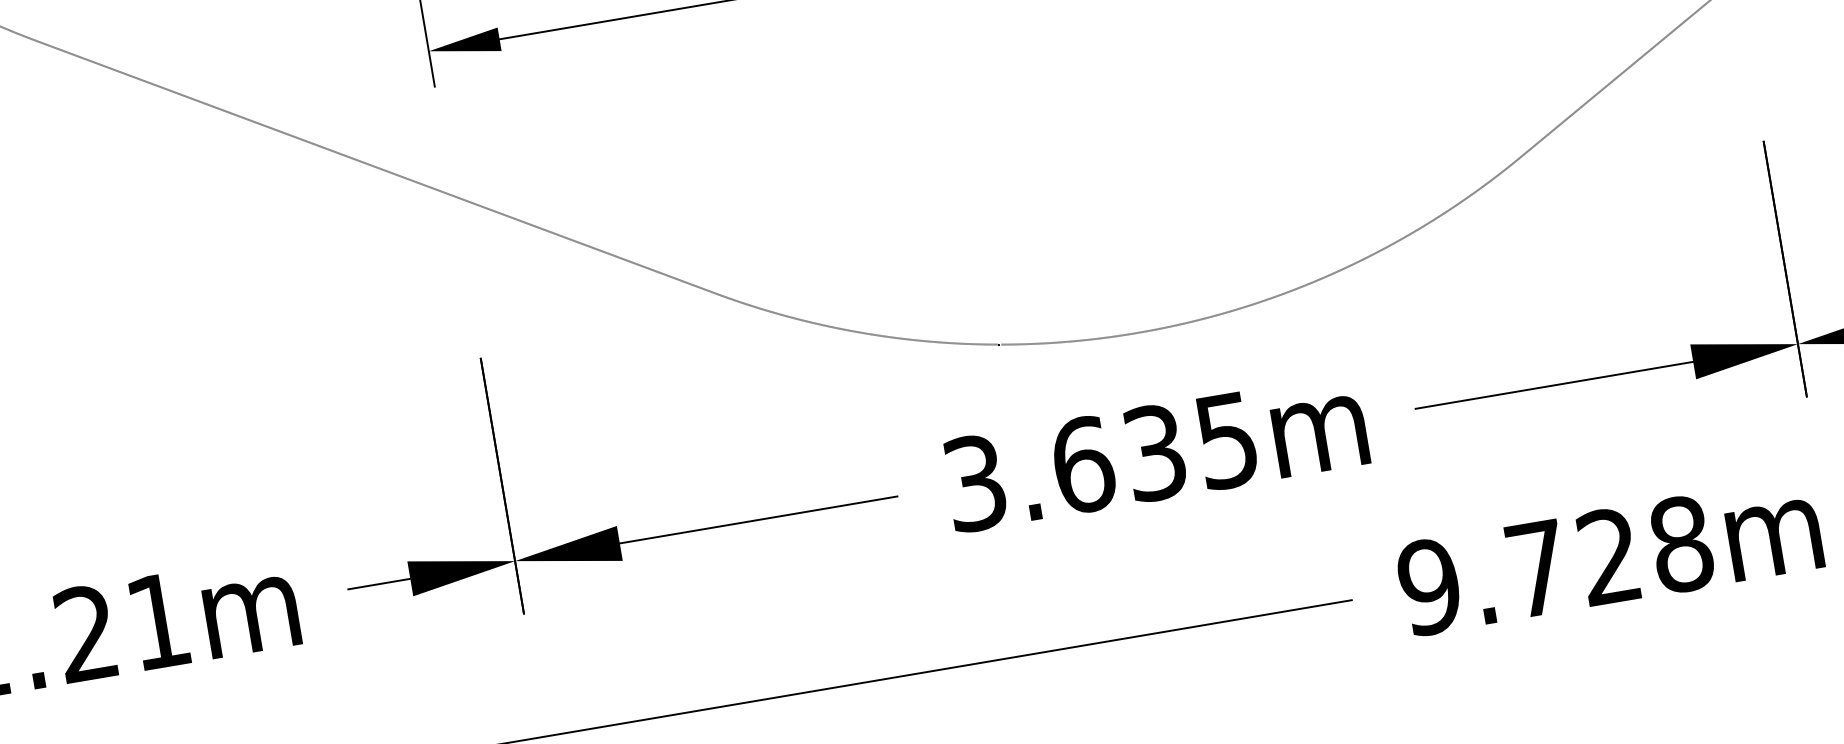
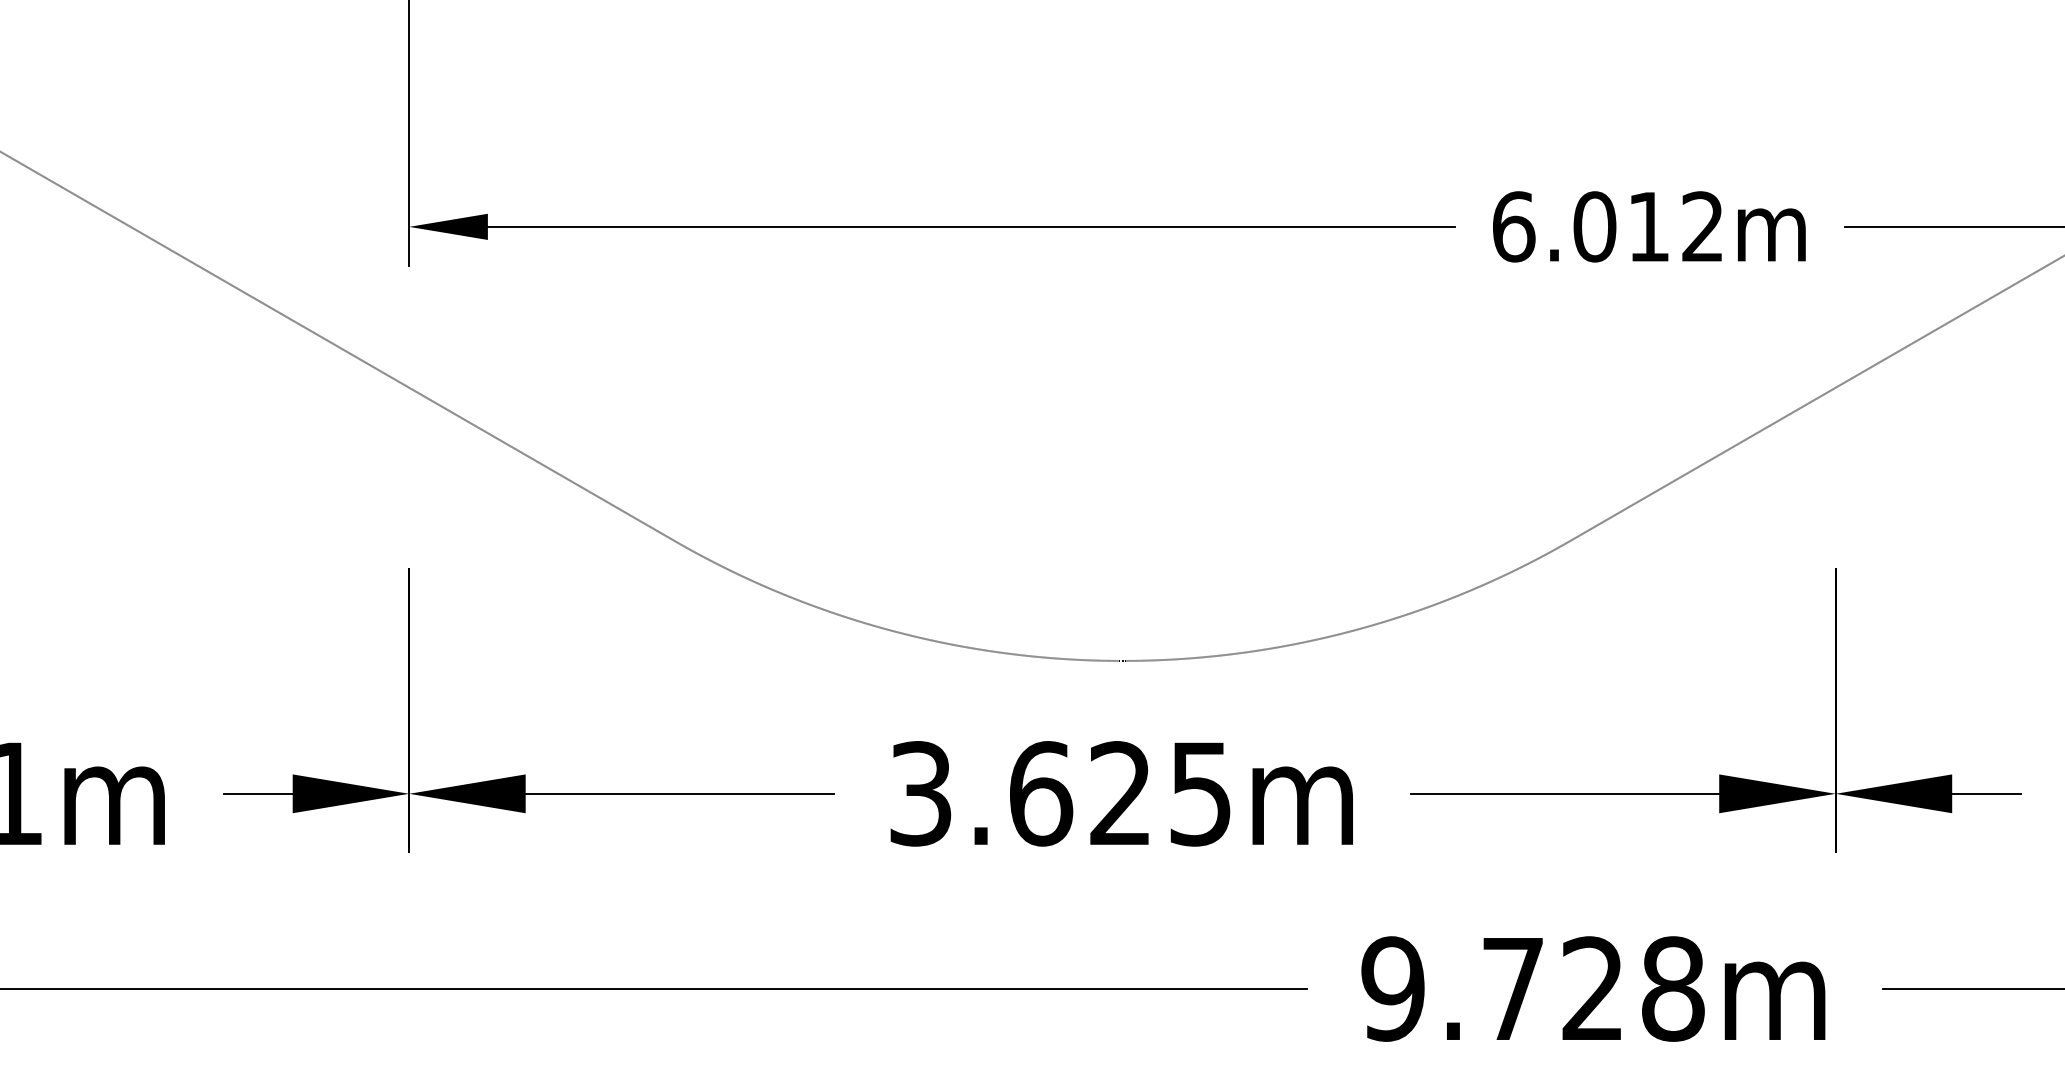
text: (1154, 452) -> (1120, 793), 3.635m -> 3.625m

